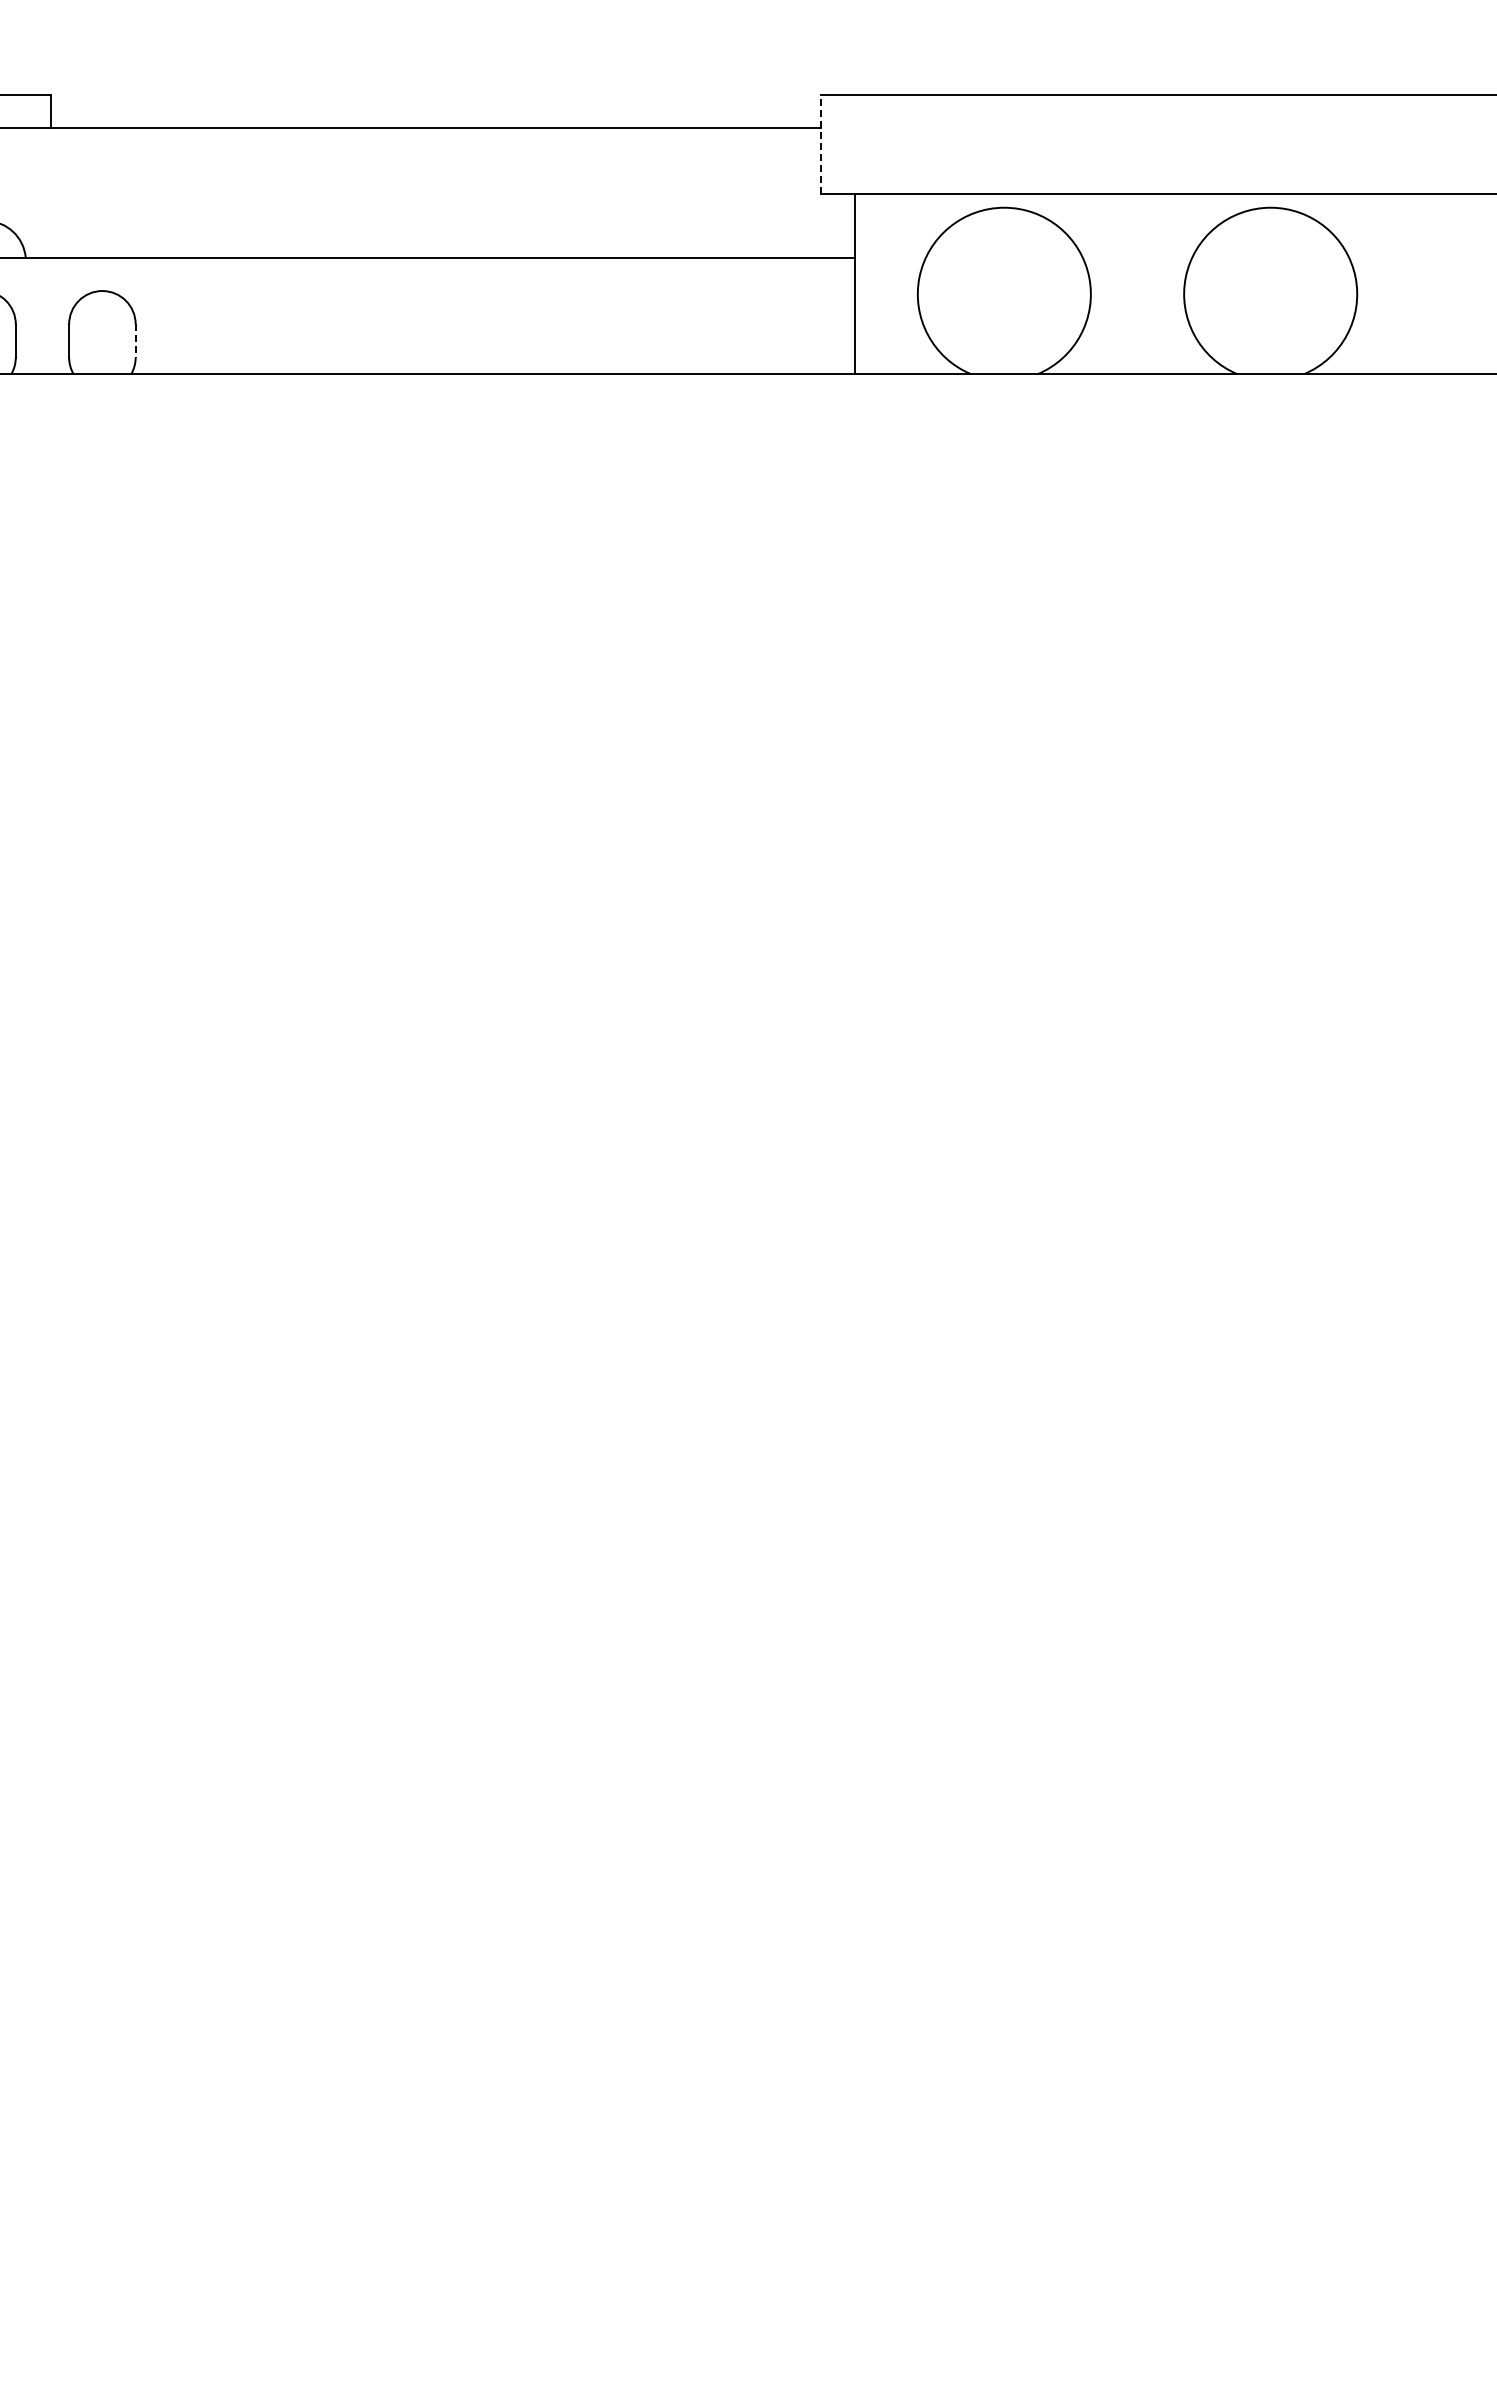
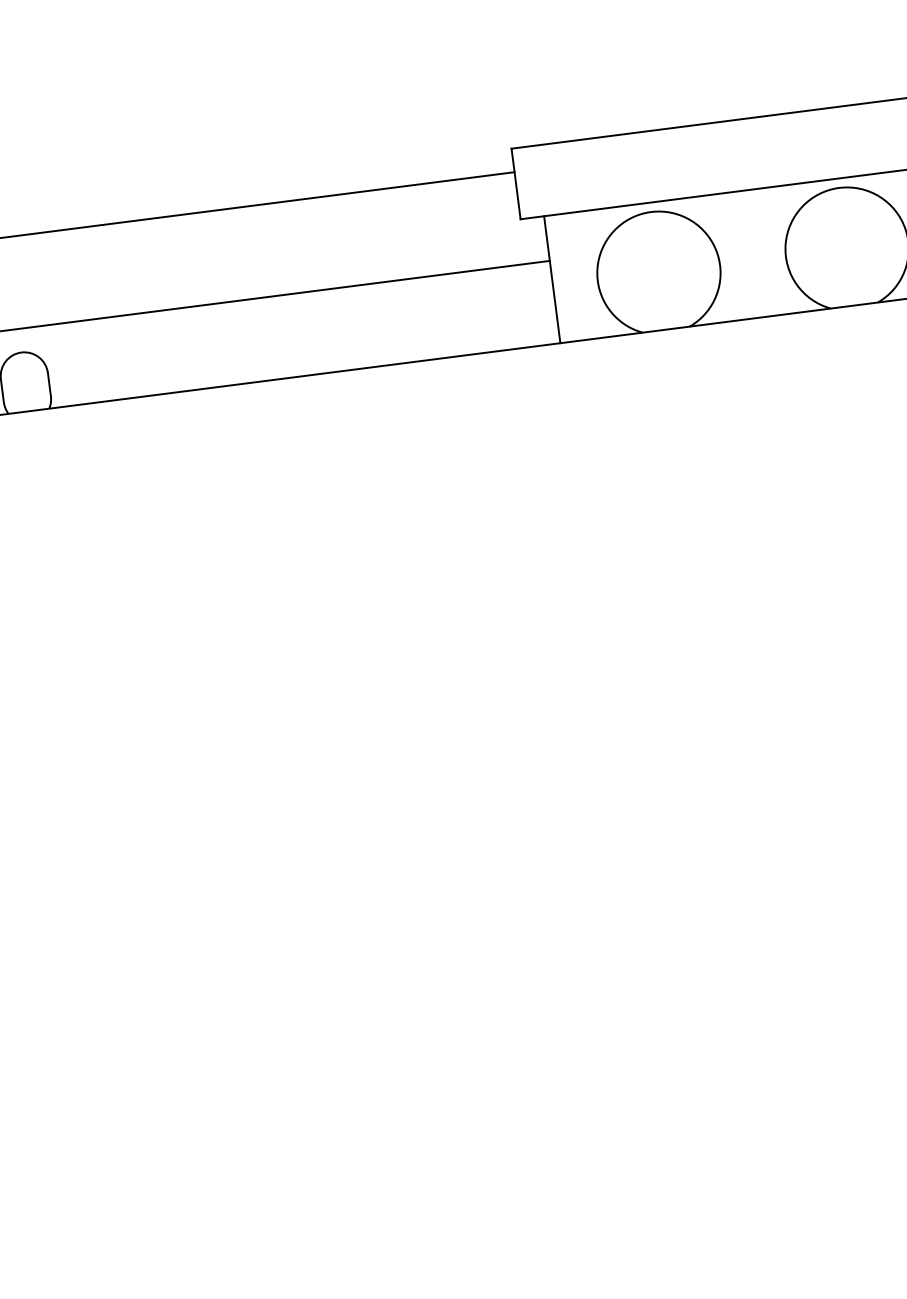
line: (821, 144) -> (516, 183), dashed -> solid
line: (135, 340) -> (49, 384), dashed -> solid

